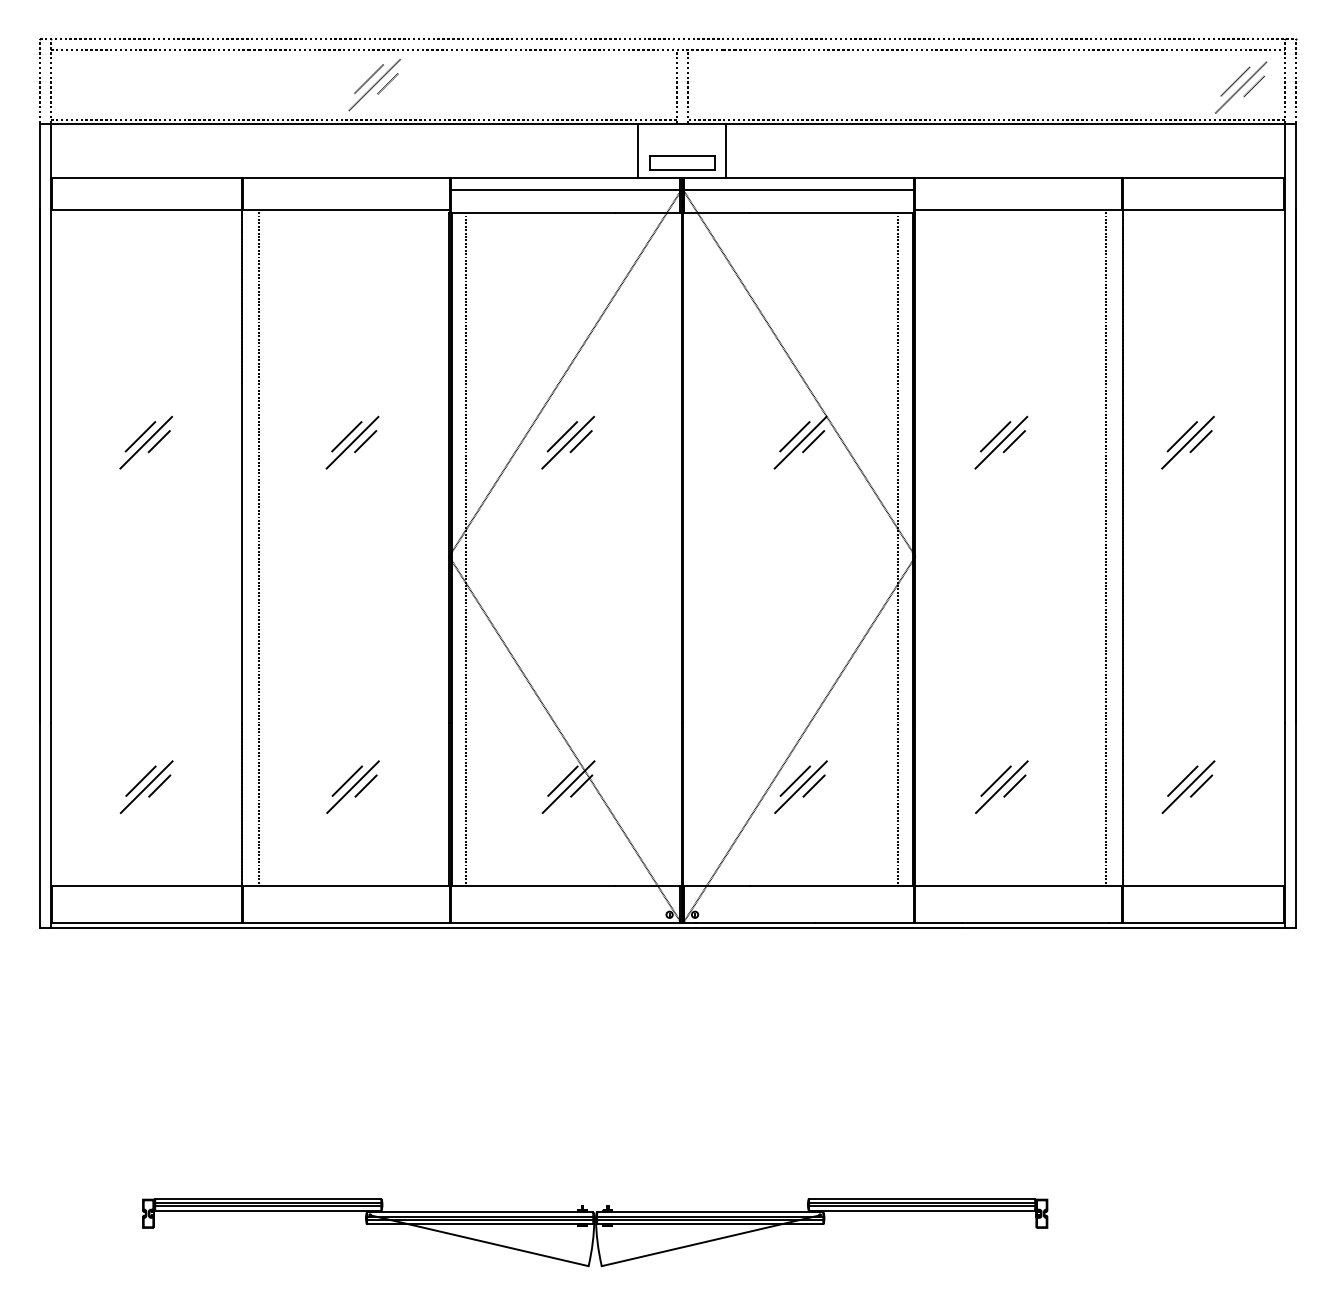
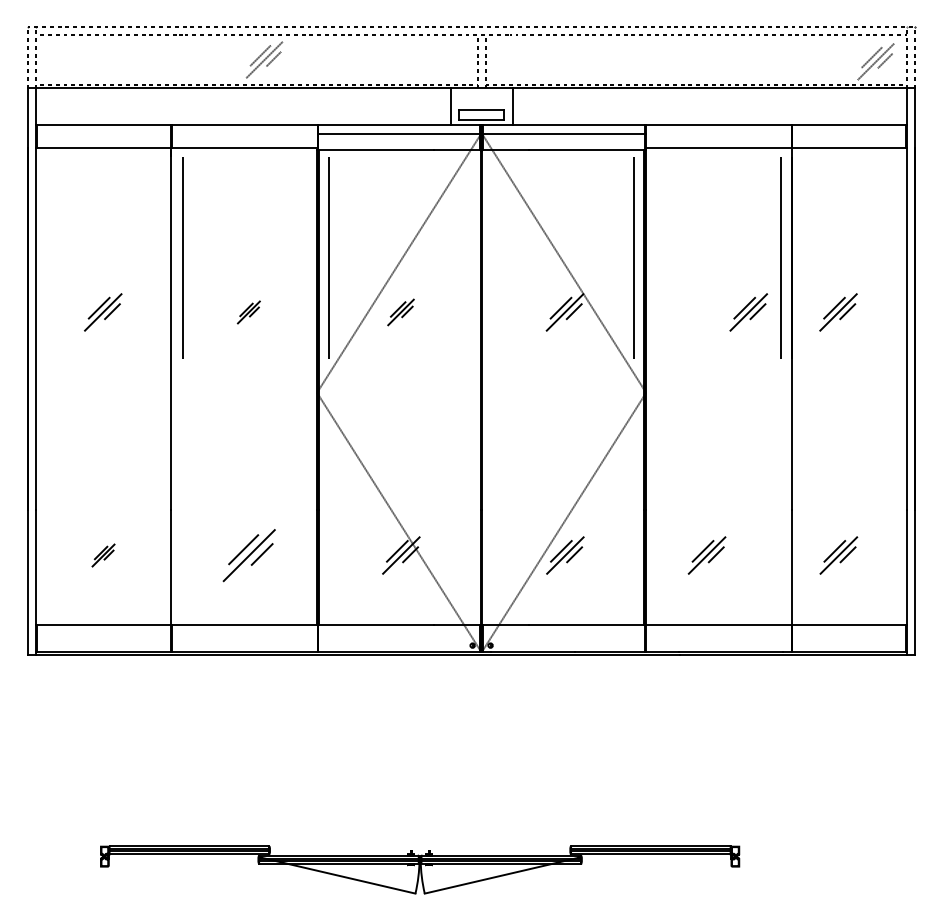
part: (352, 442) -> (248, 312), size x0.6
part: (567, 442) -> (400, 312), size x0.7
part: (1000, 442) -> (748, 312), moved
part: (146, 787) -> (103, 555), size x0.6
part: (352, 787) -> (248, 555), size x1.4

